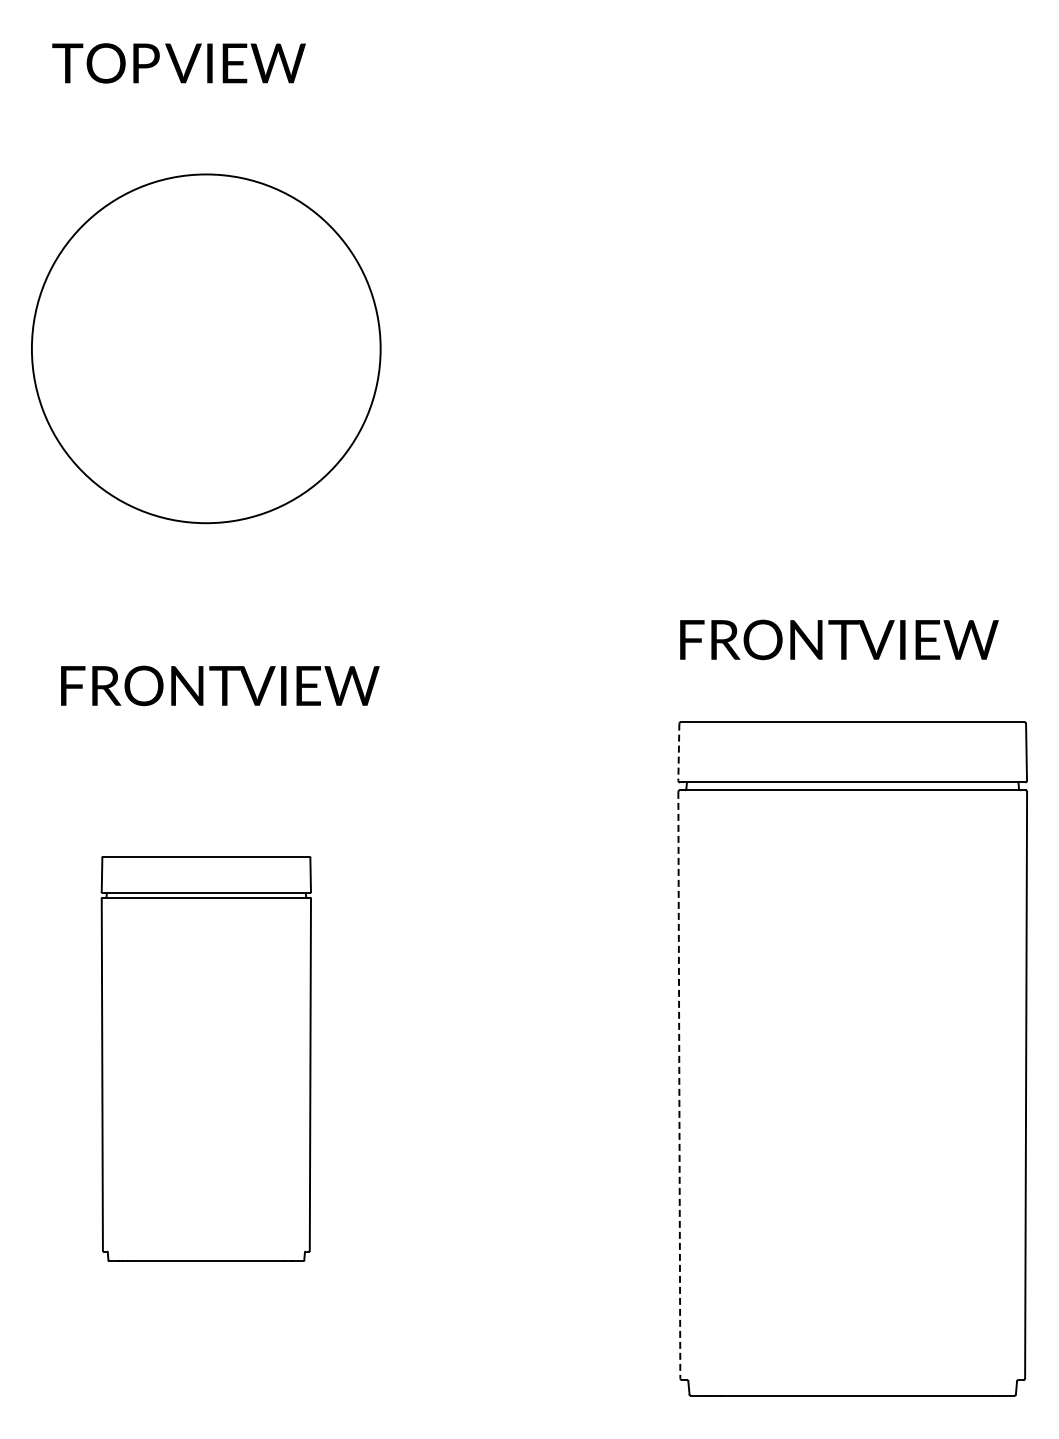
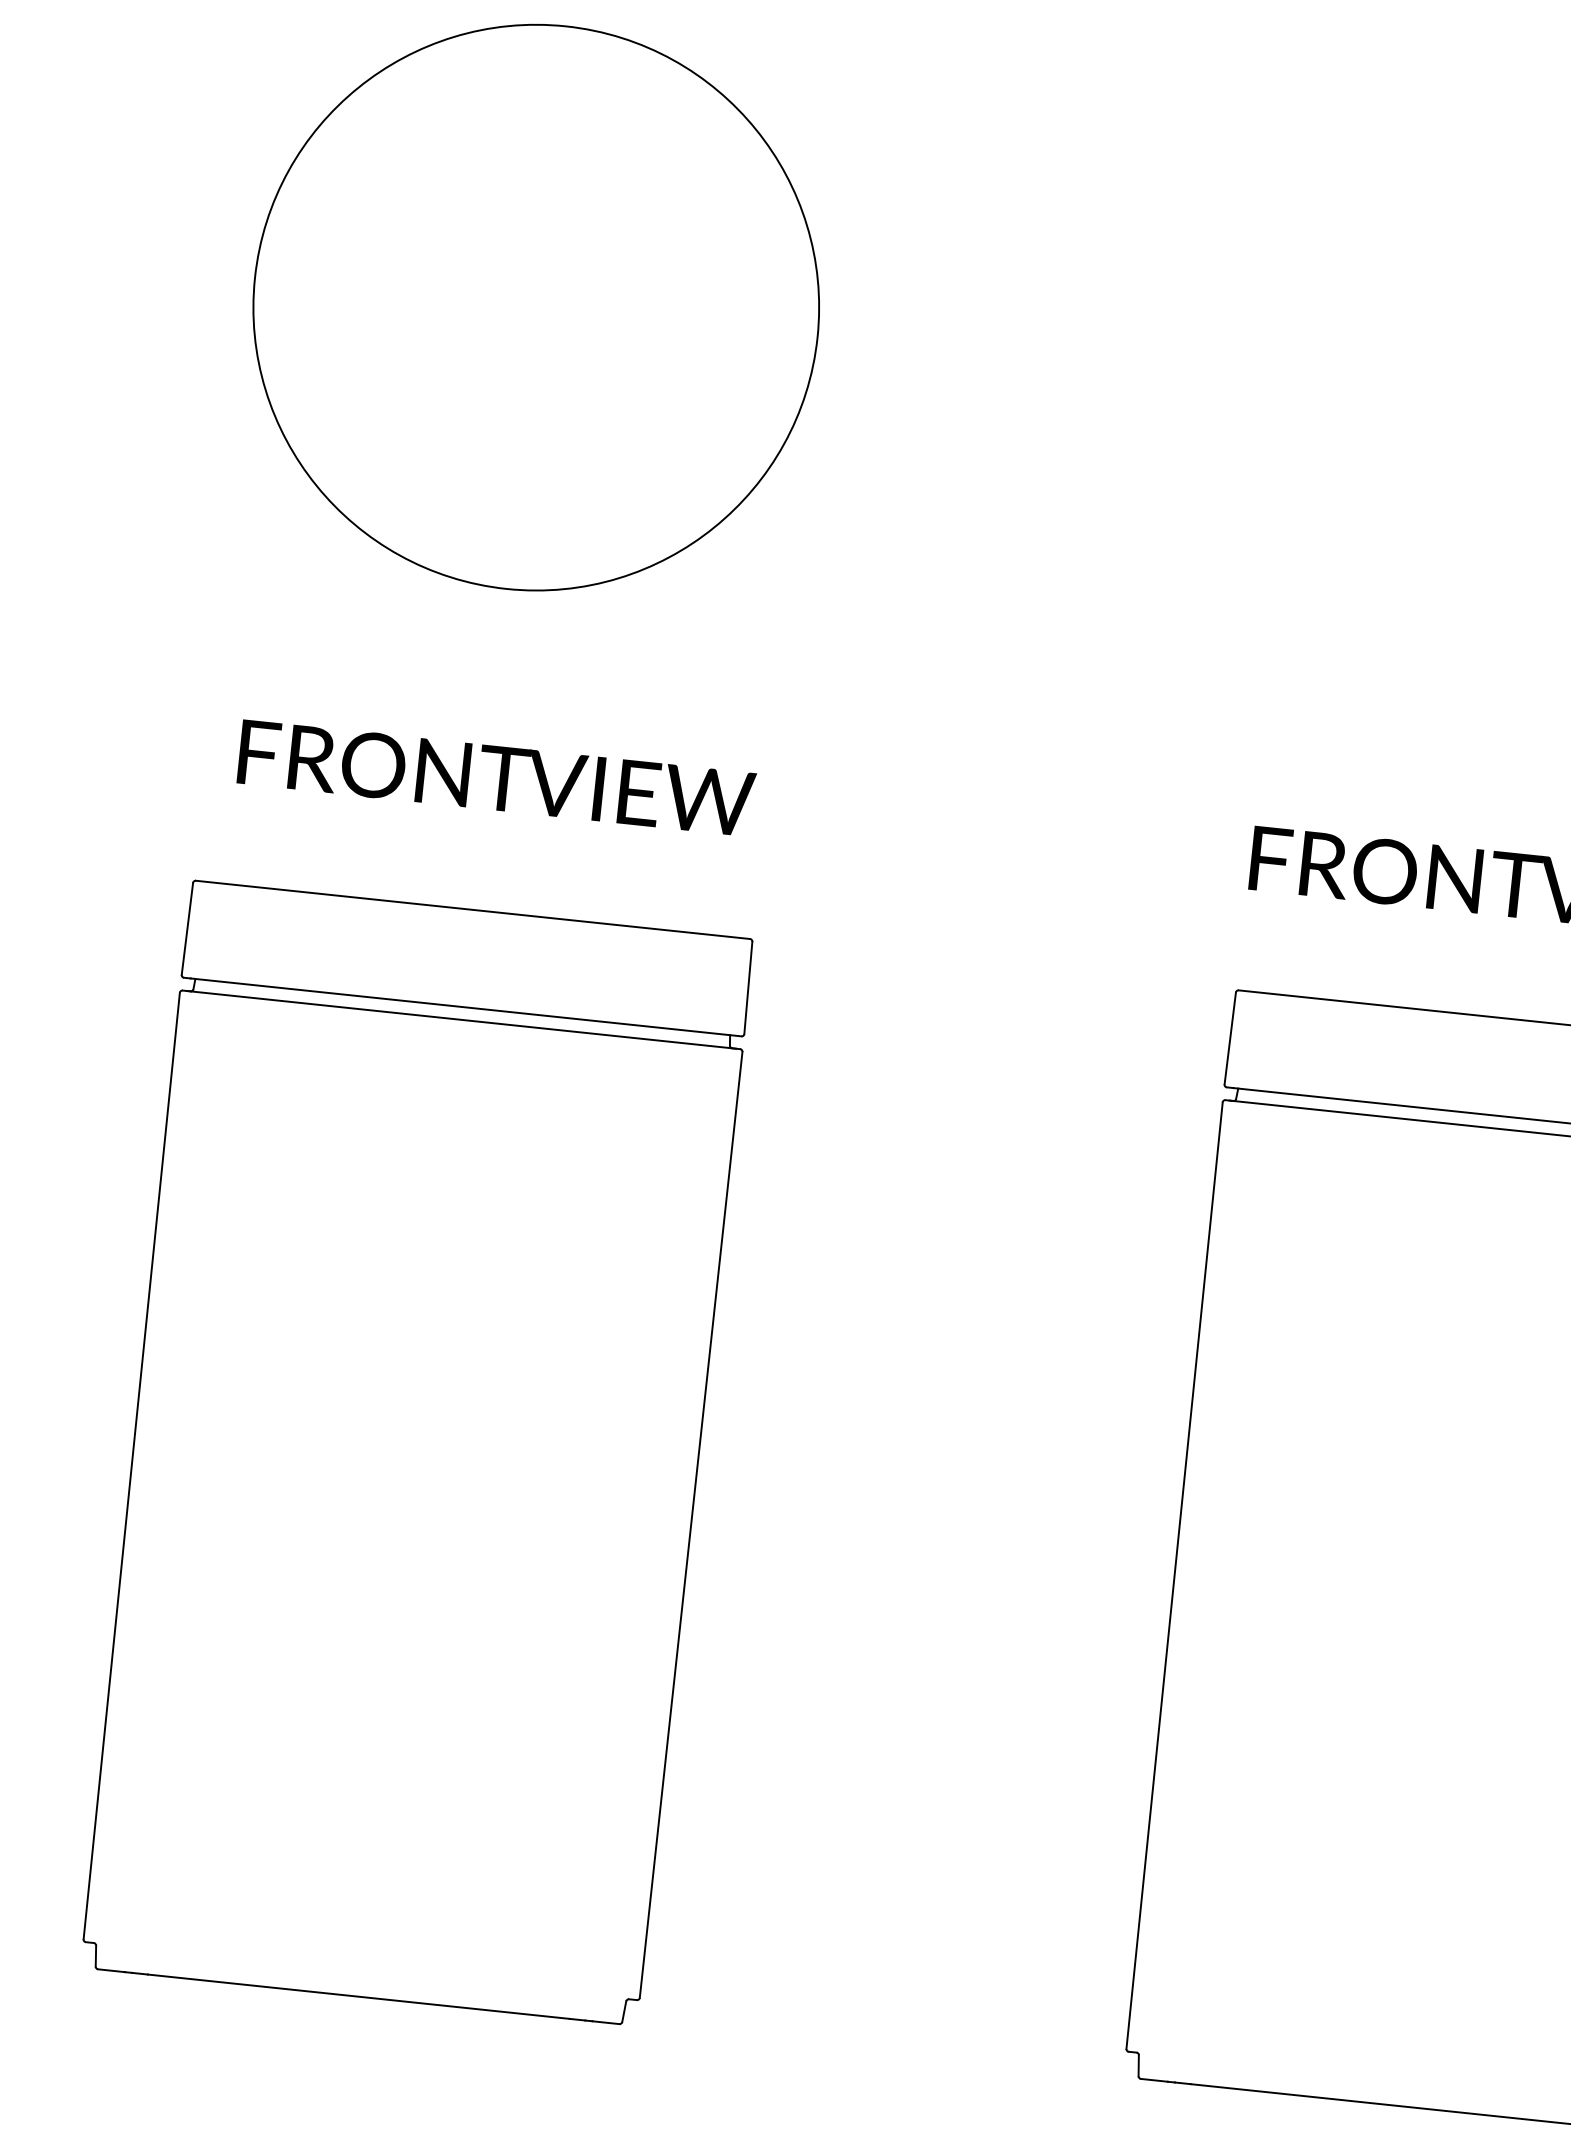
text: (220, 685) -> (497, 777), moved
line: (678, 752) -> (1229, 1038), dashed -> solid
part: (206, 1058) -> (416, 1452), size x1.67
line: (679, 1085) -> (1174, 1576), dashed -> solid

